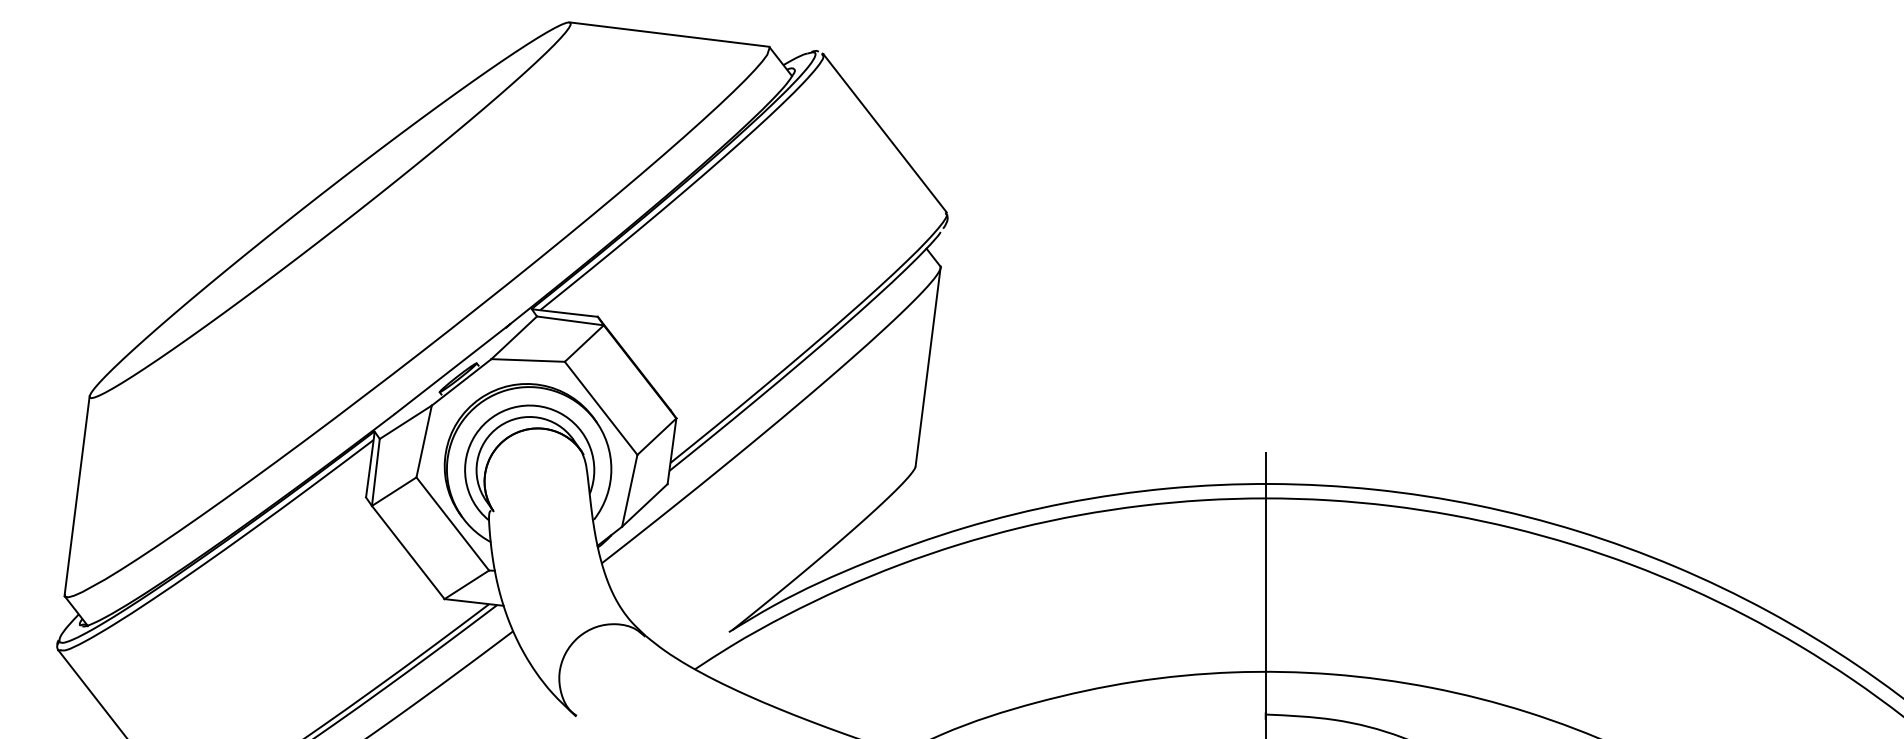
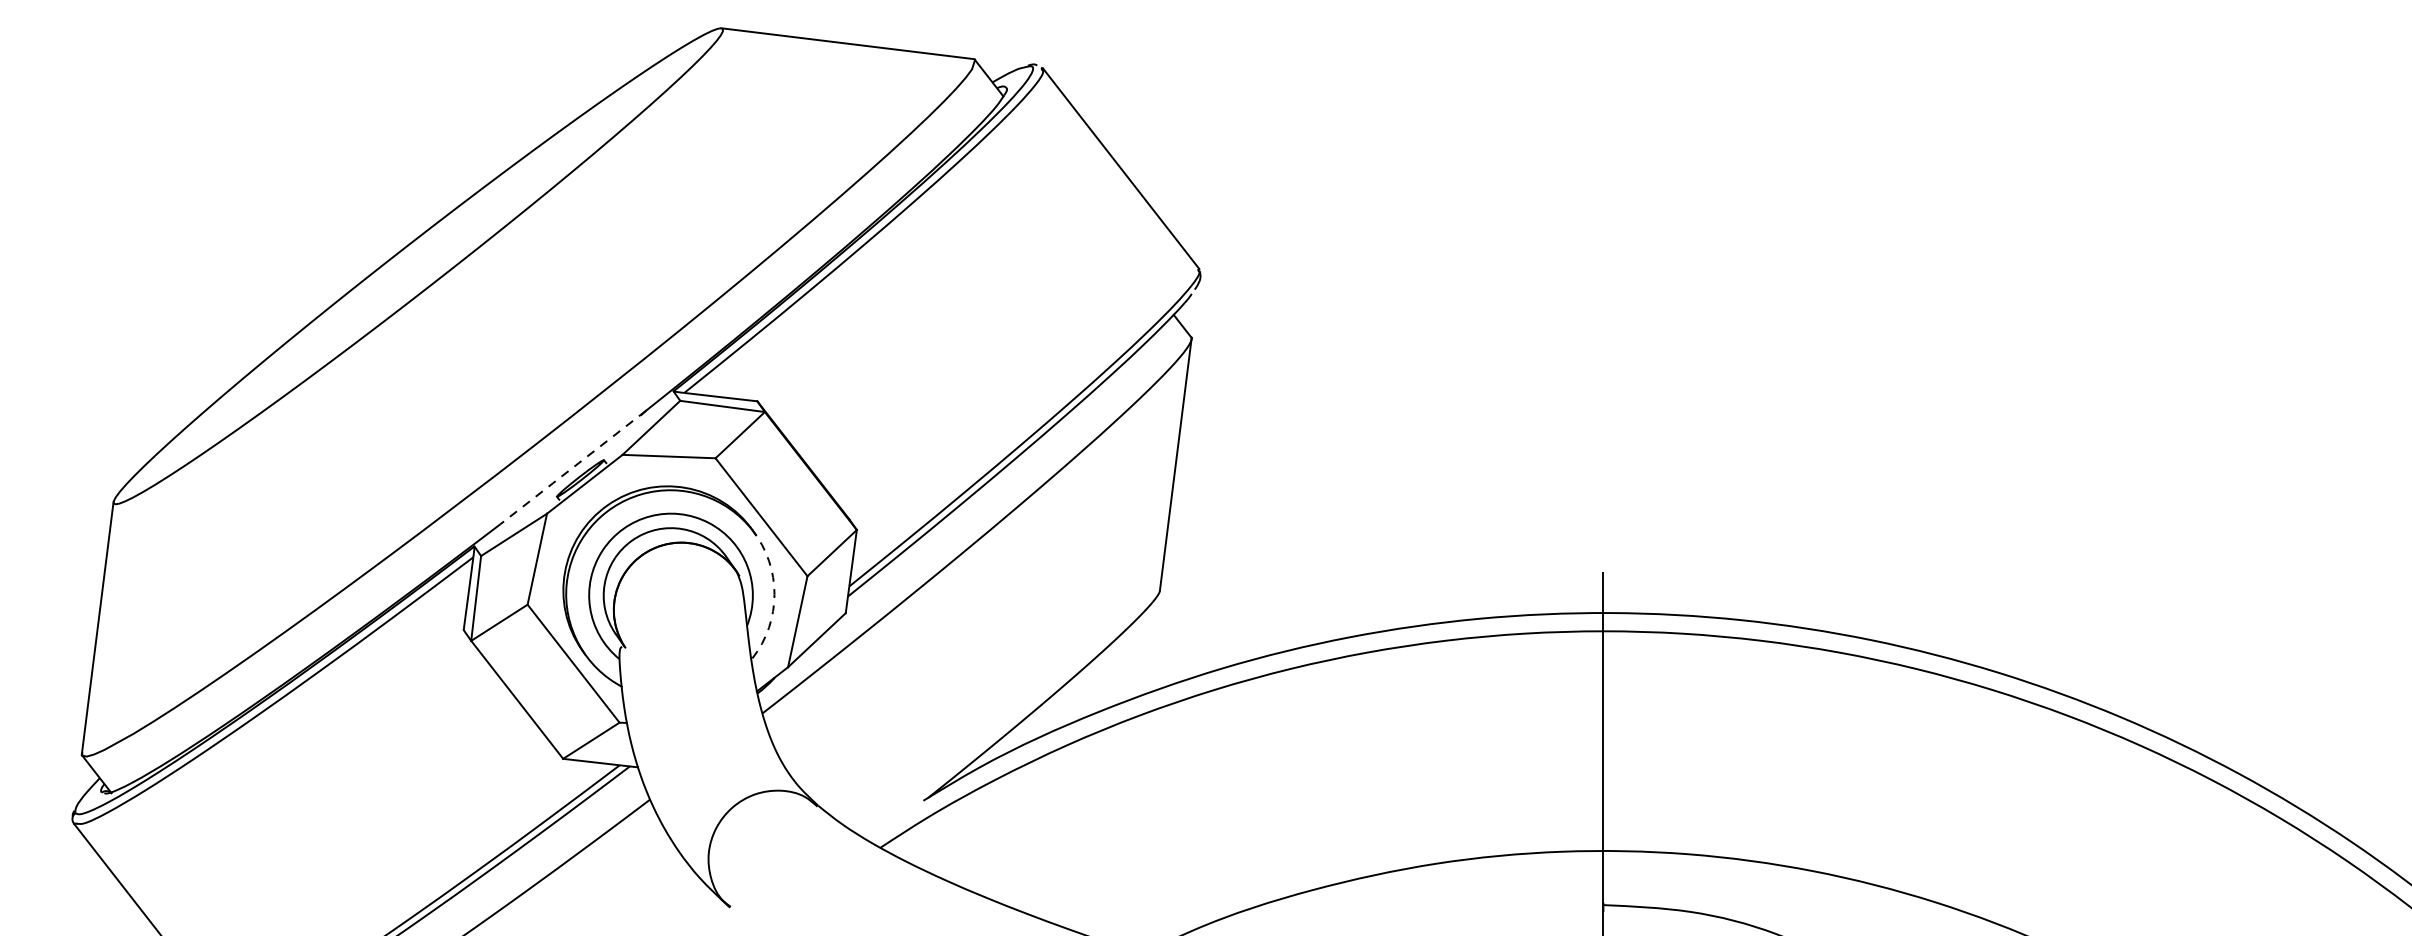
line: (452, 369) -> (573, 468), solid -> dashed
arc: (611, 469) -> (774, 594), solid -> dashed

